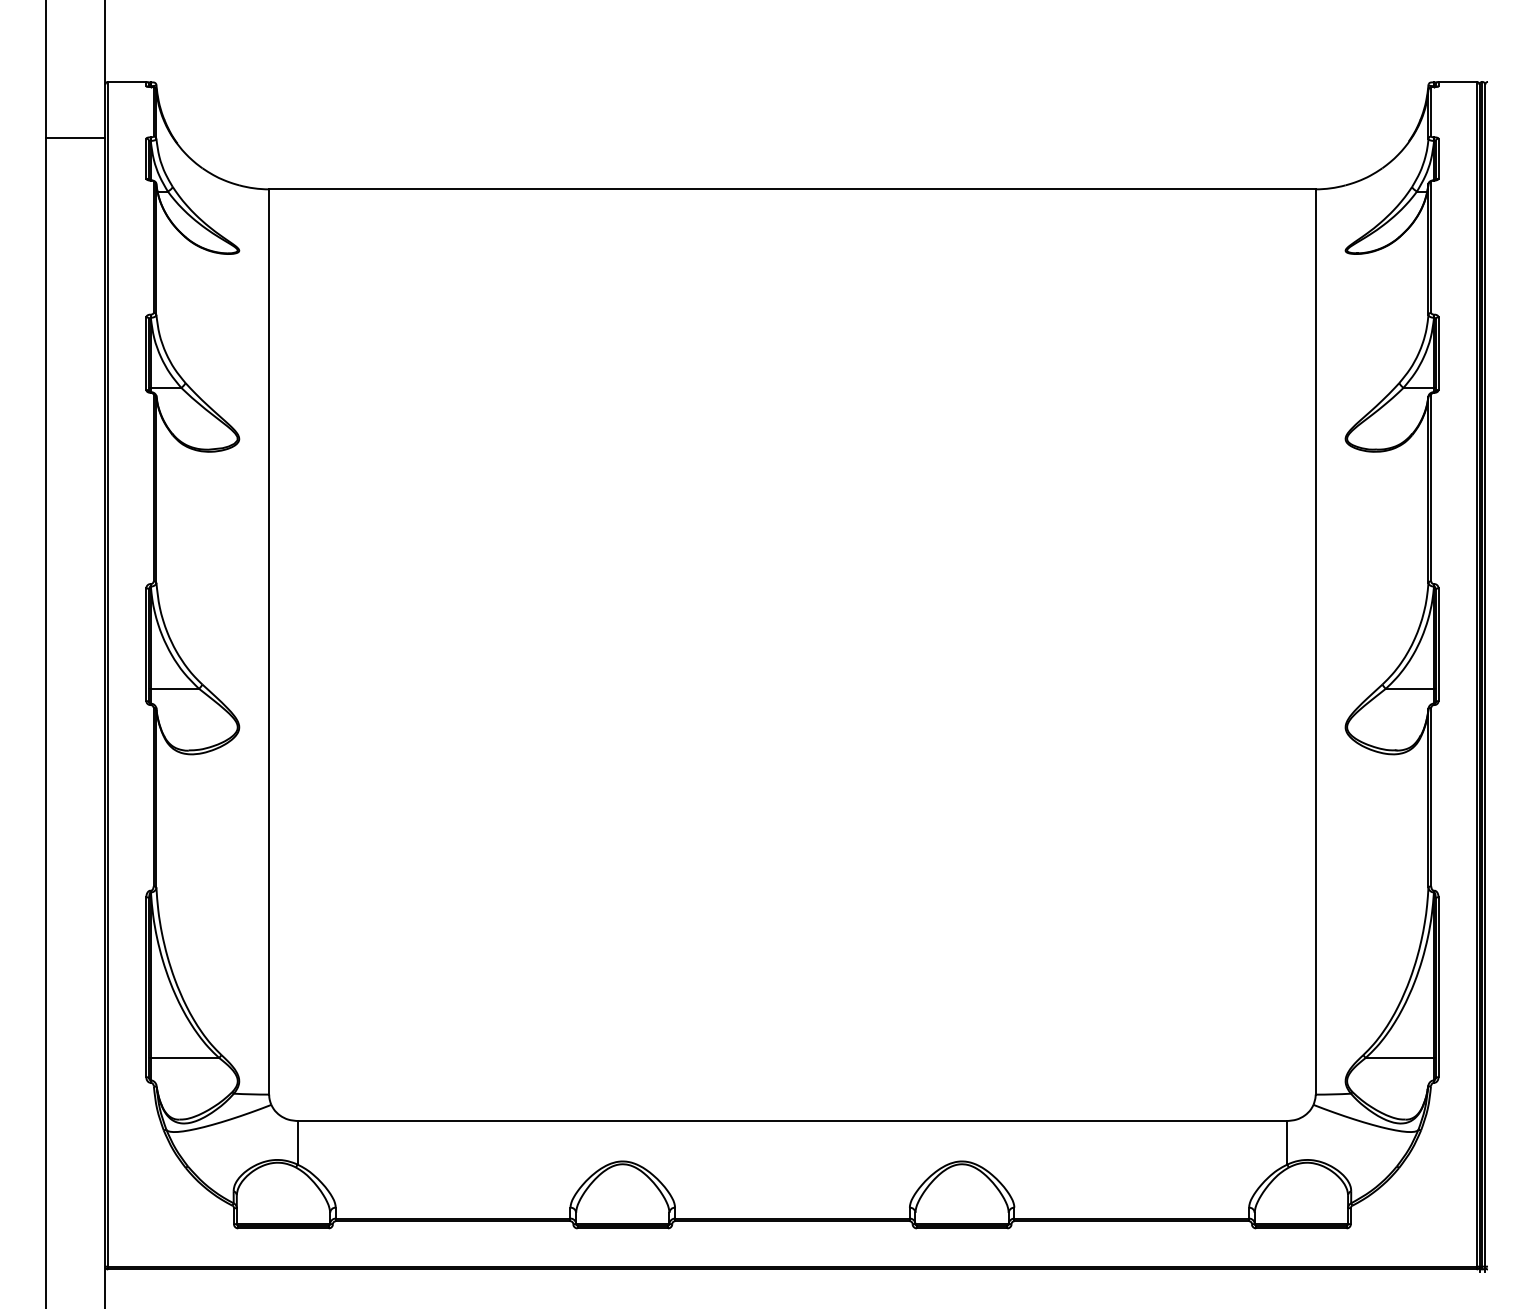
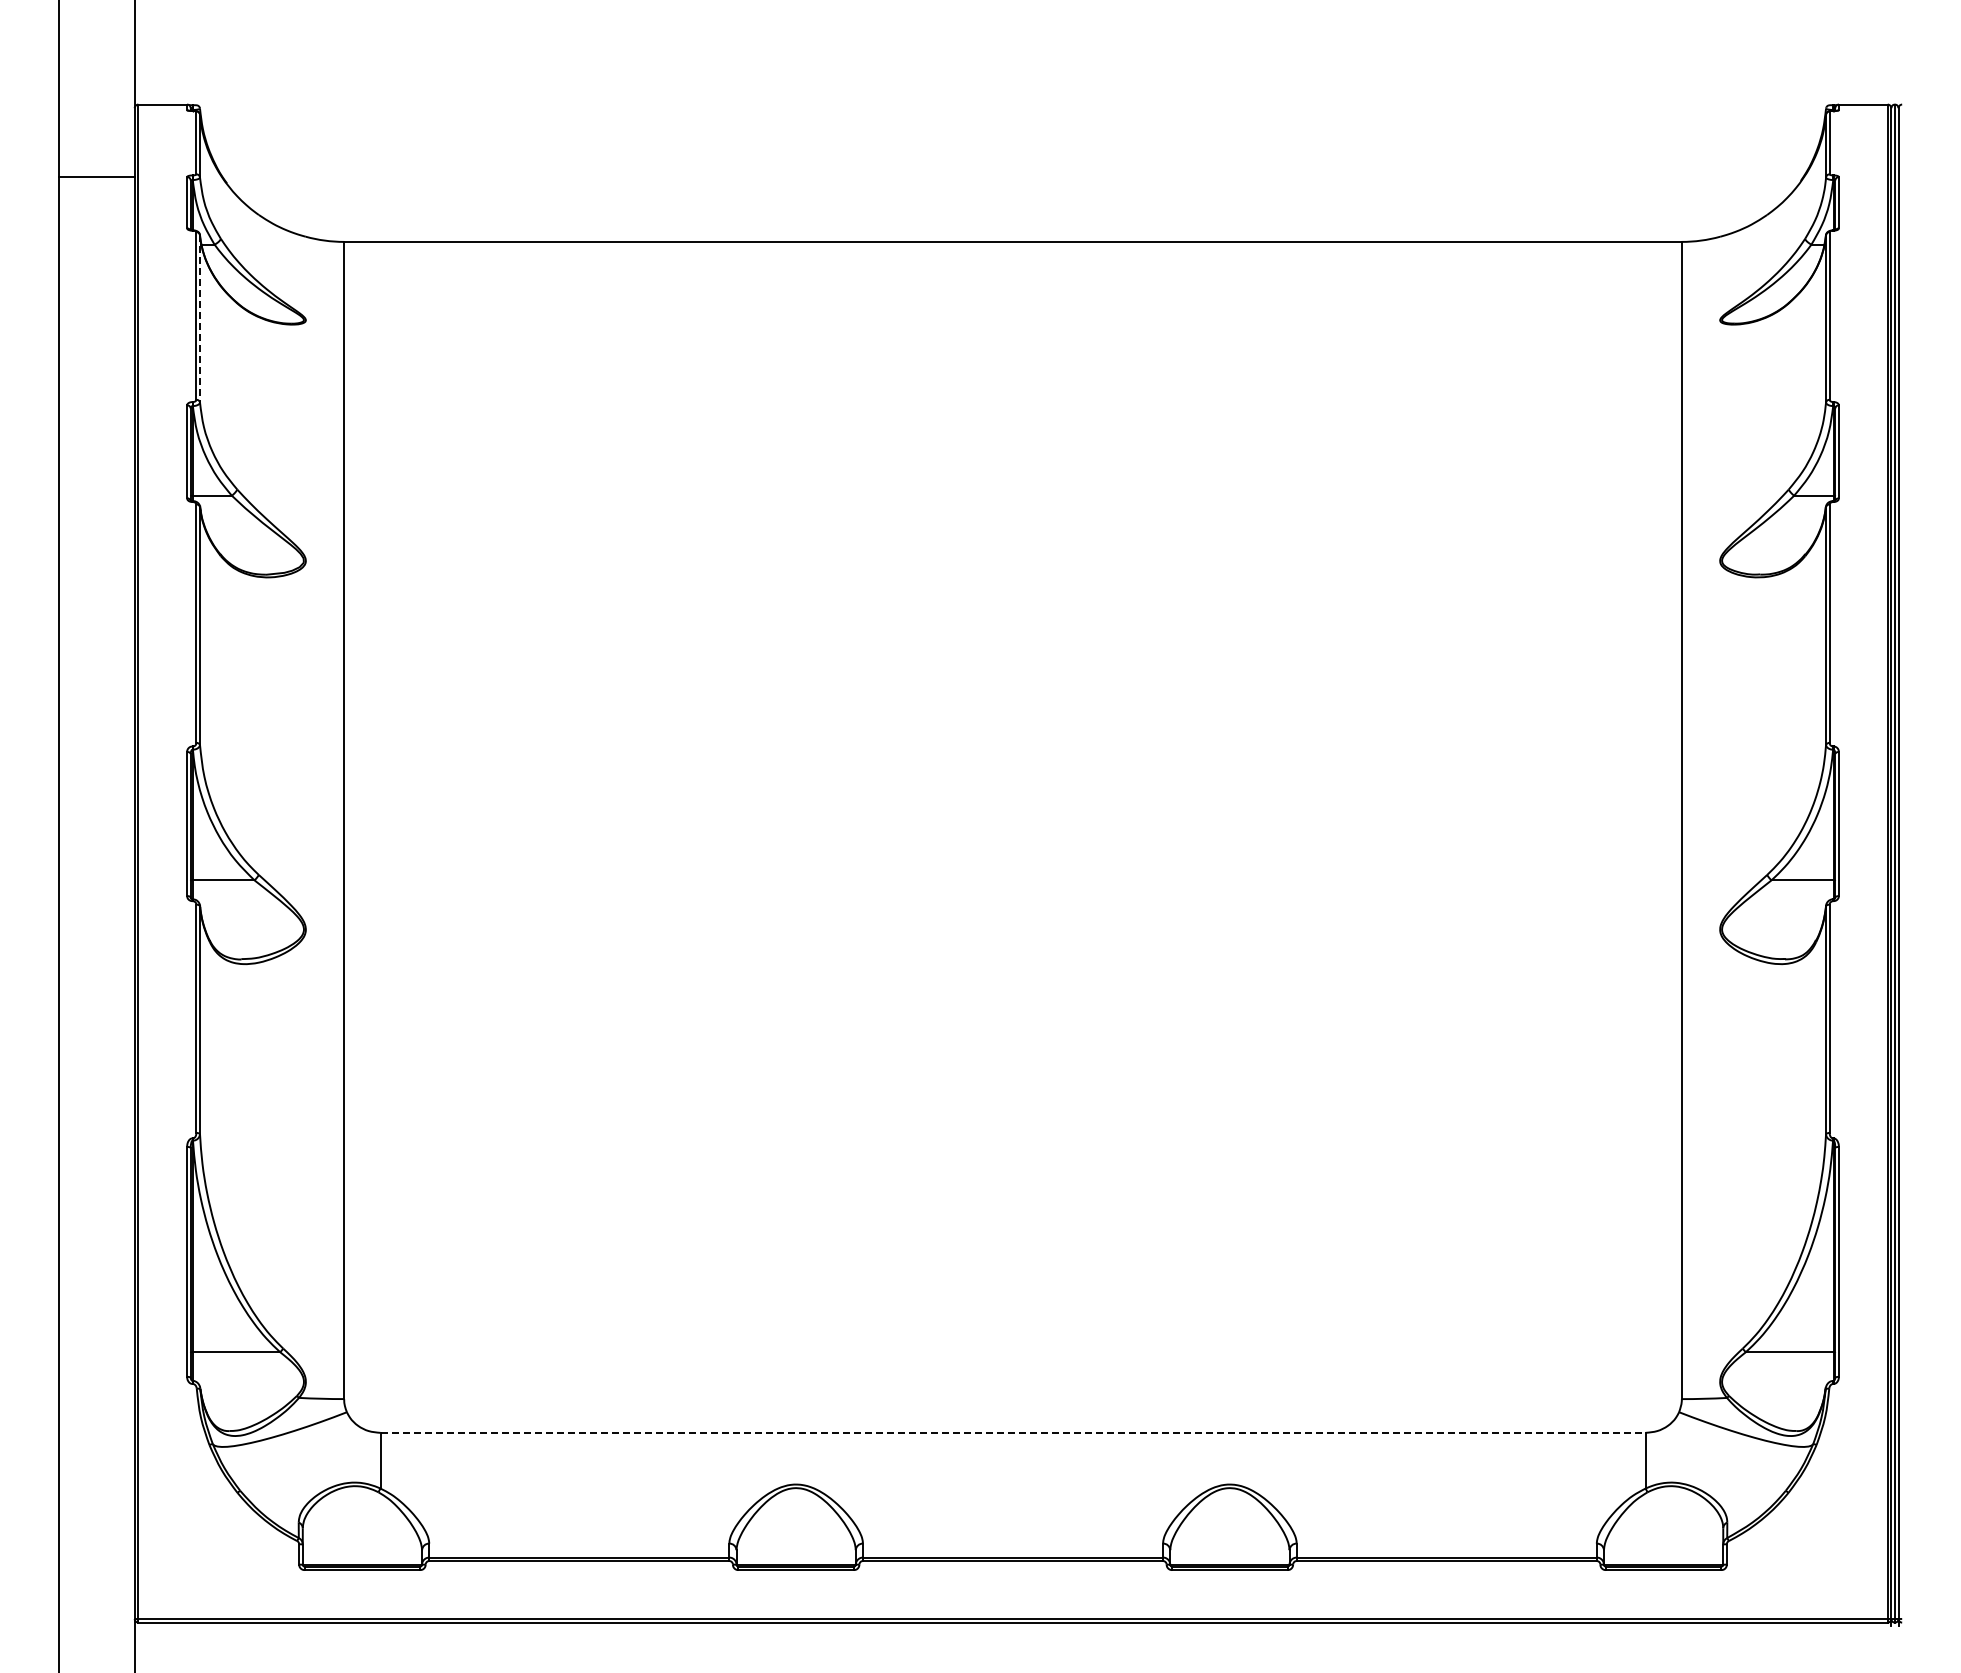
line: (156, 249) -> (200, 318), solid -> dashed
line: (792, 1120) -> (1013, 1432), solid -> dashed

